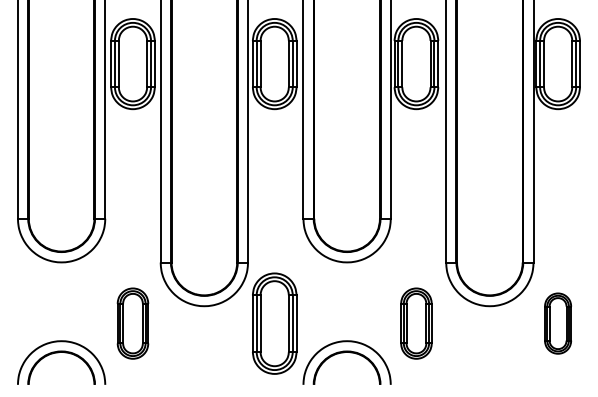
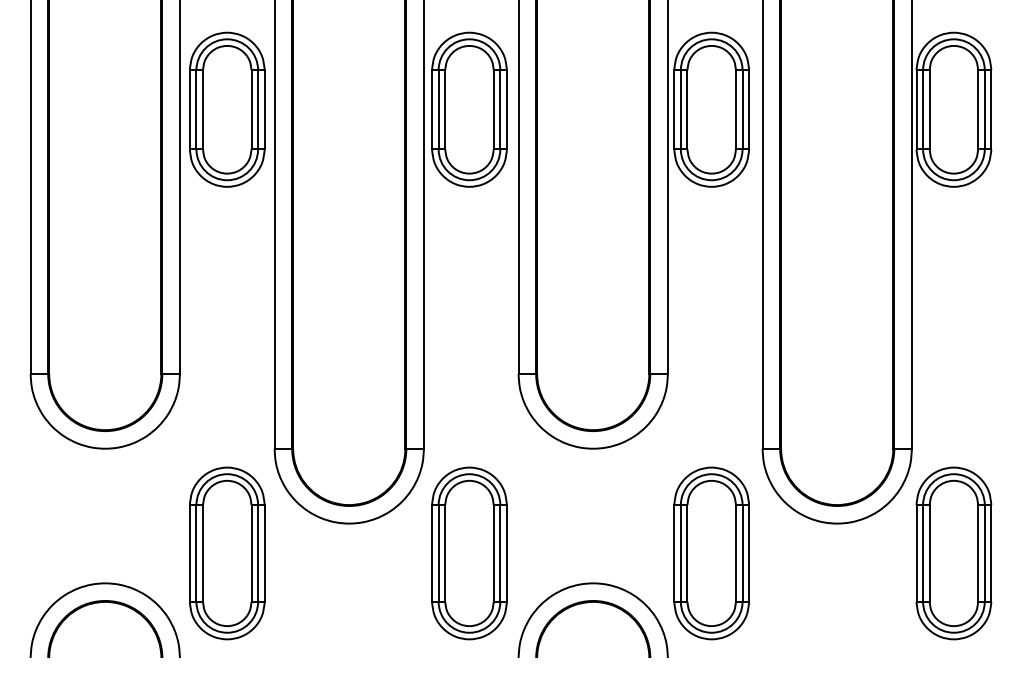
part: (132, 323) -> (226, 553), size x1.43
part: (416, 323) -> (711, 553), size x1.43
part: (557, 323) -> (952, 553), size x1.67

